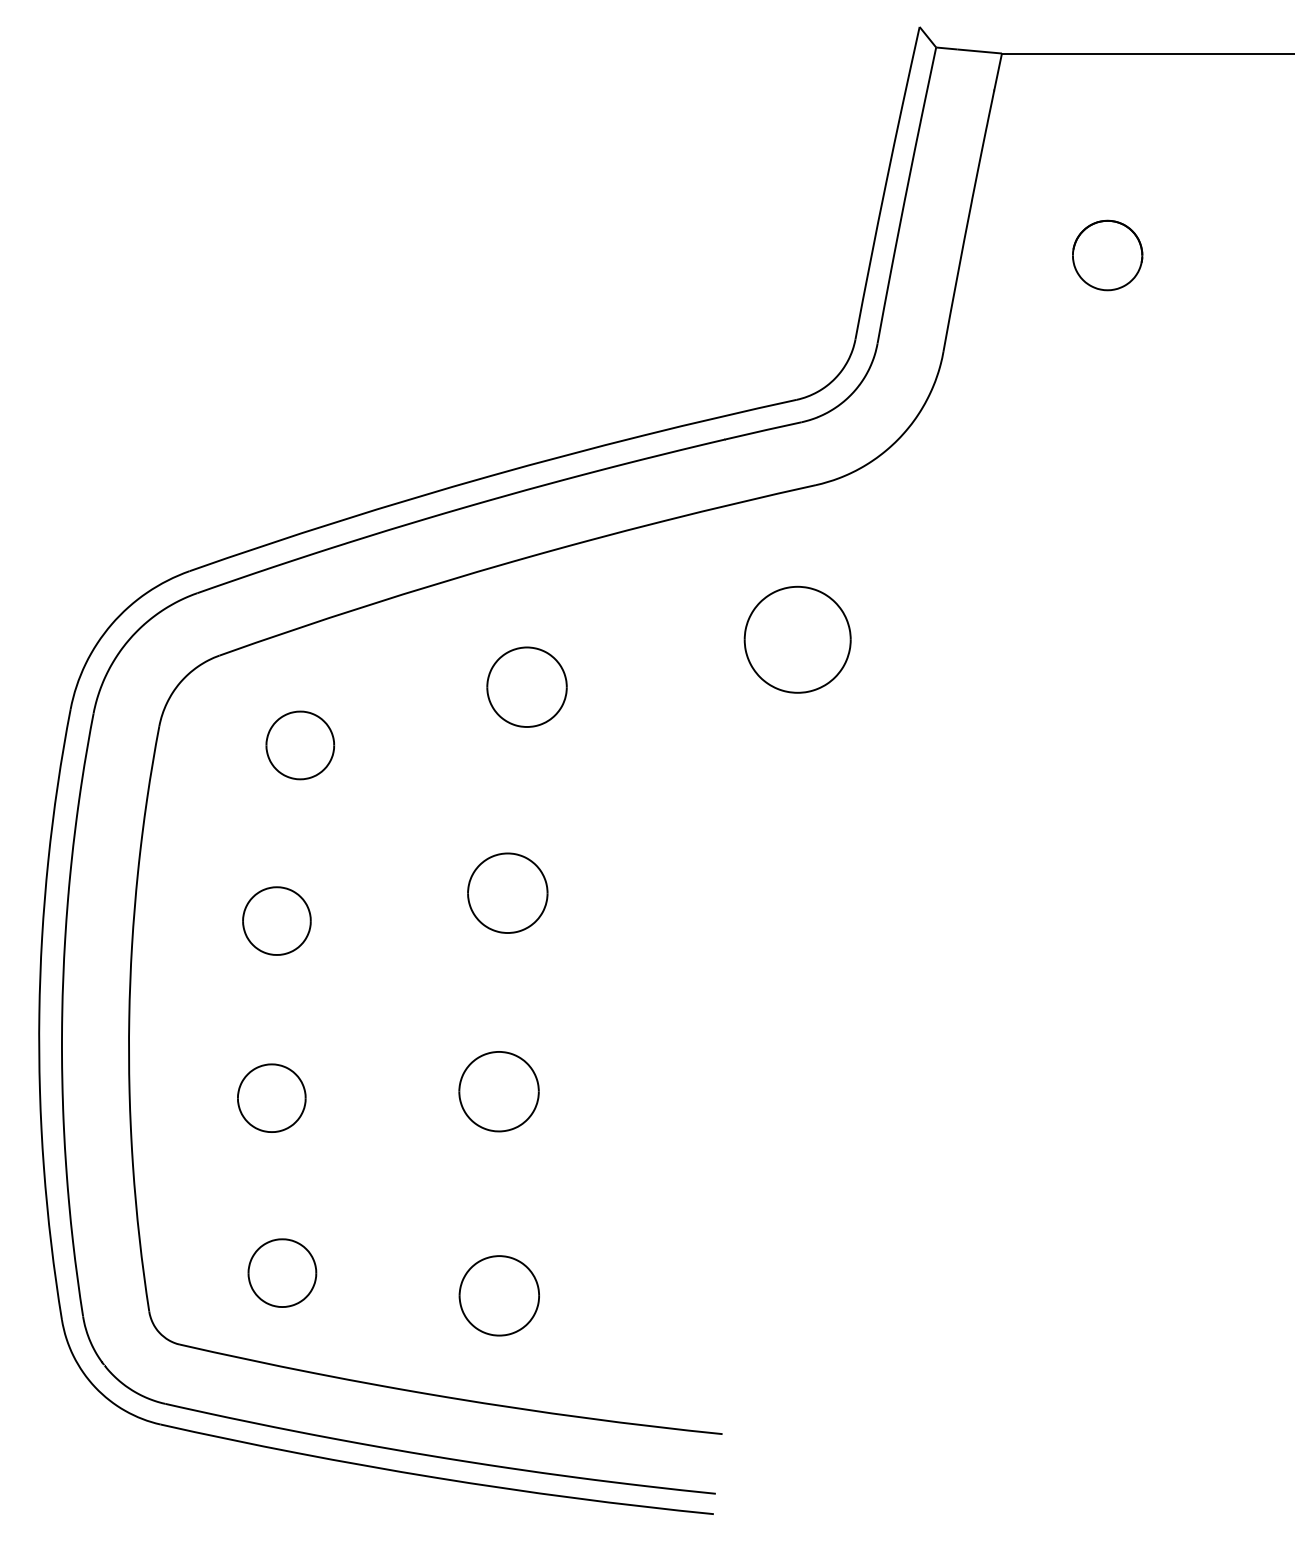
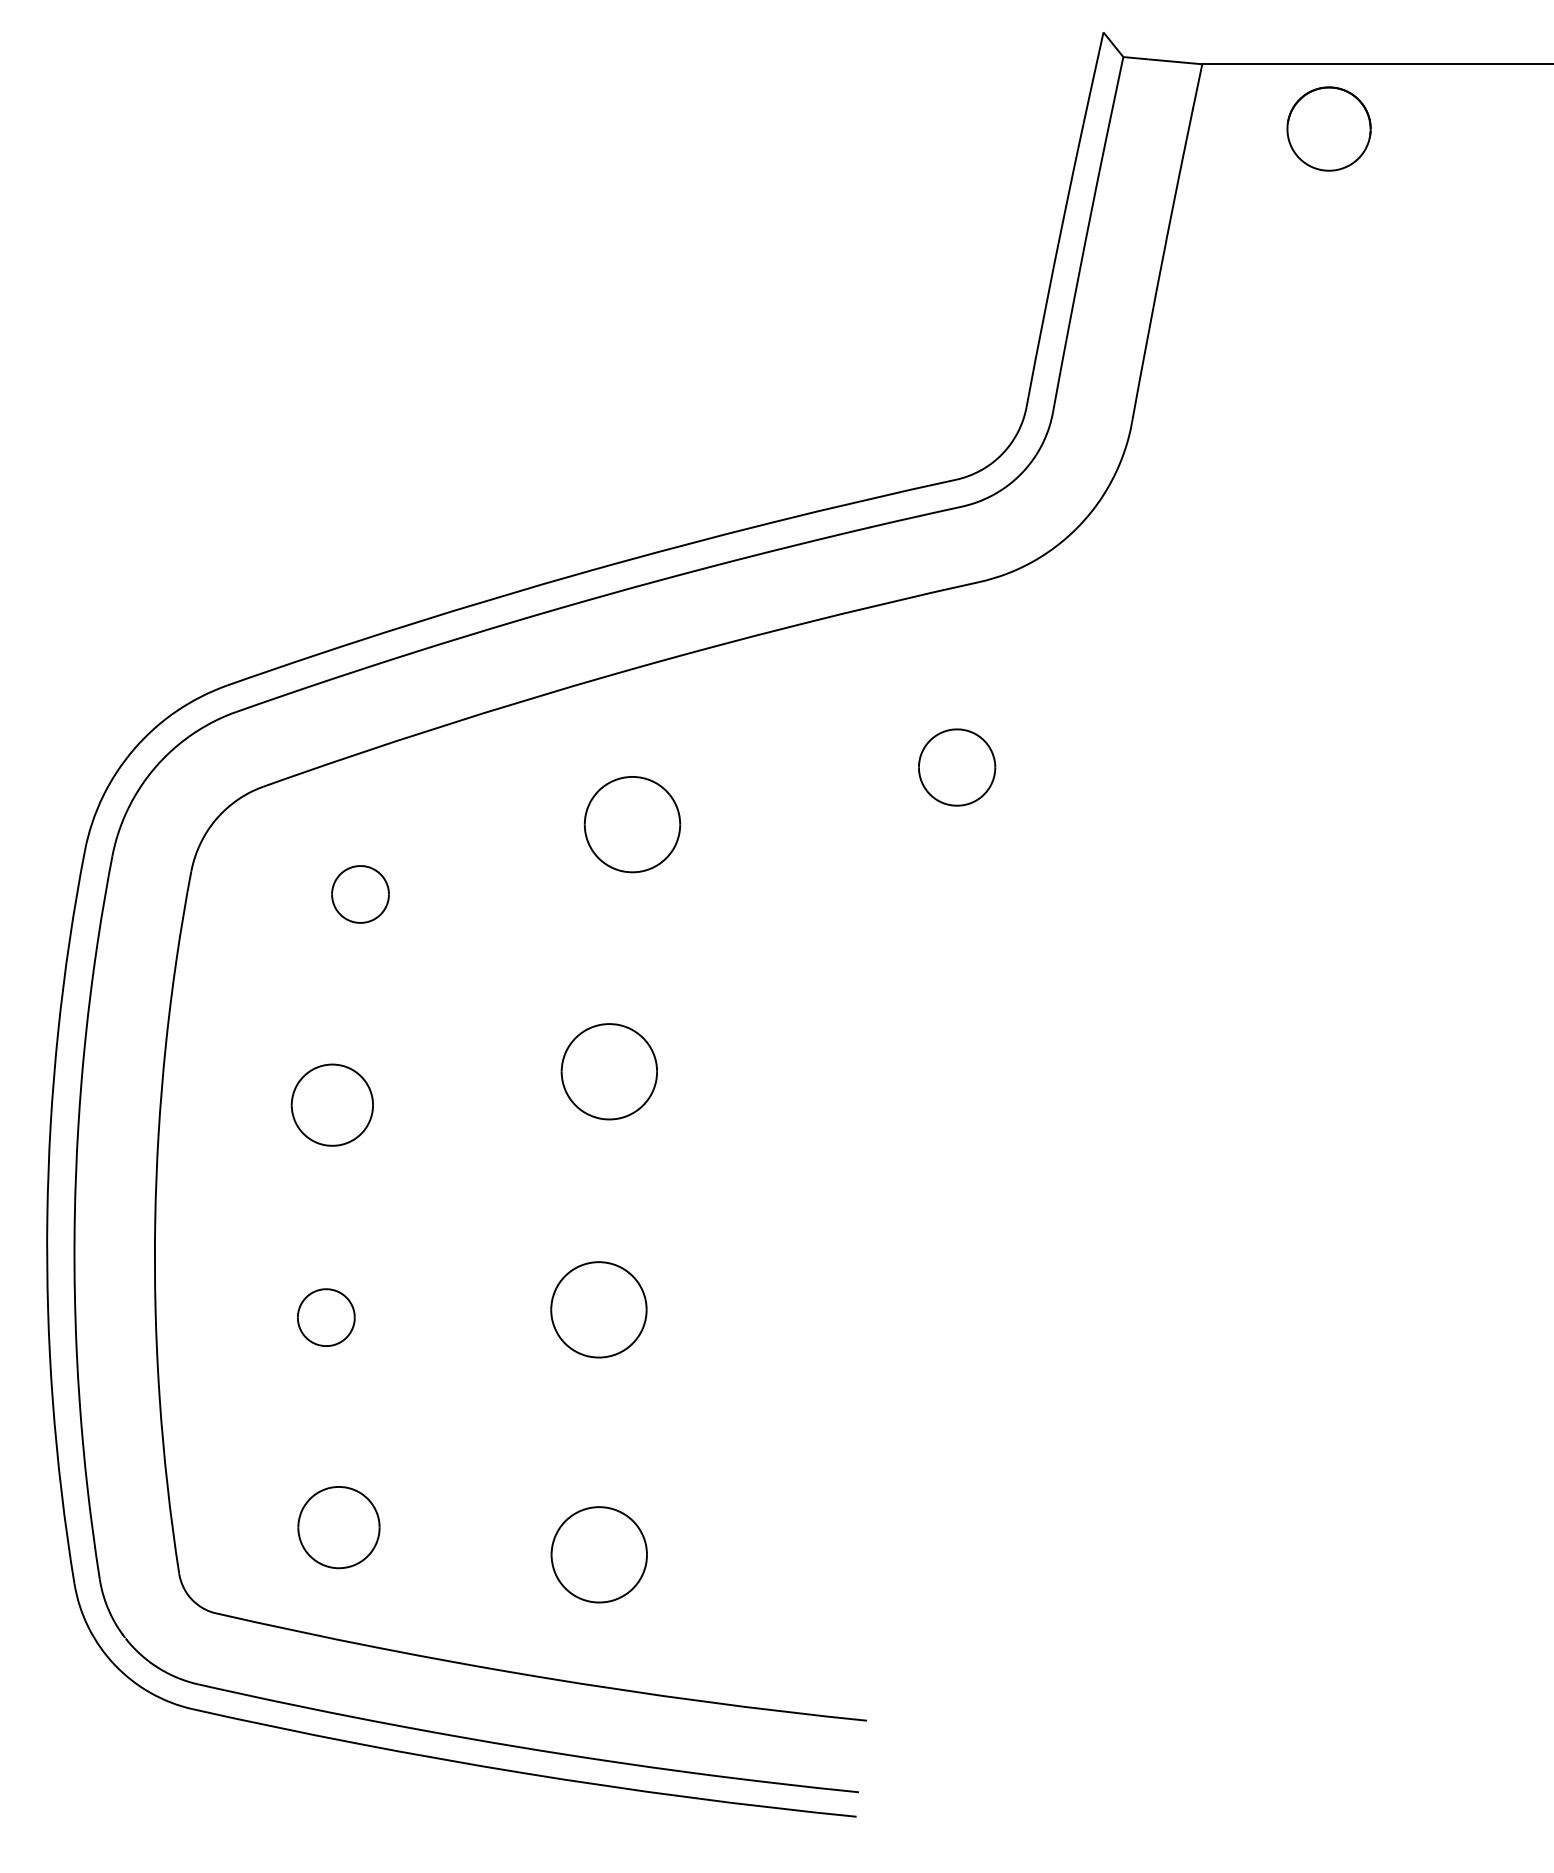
part: (1107, 255) -> (1328, 129), moved
part: (797, 639) -> (956, 767), size x0.6
part: (300, 745) -> (360, 894), size x0.7
part: (271, 1097) -> (325, 1316), size x0.7

